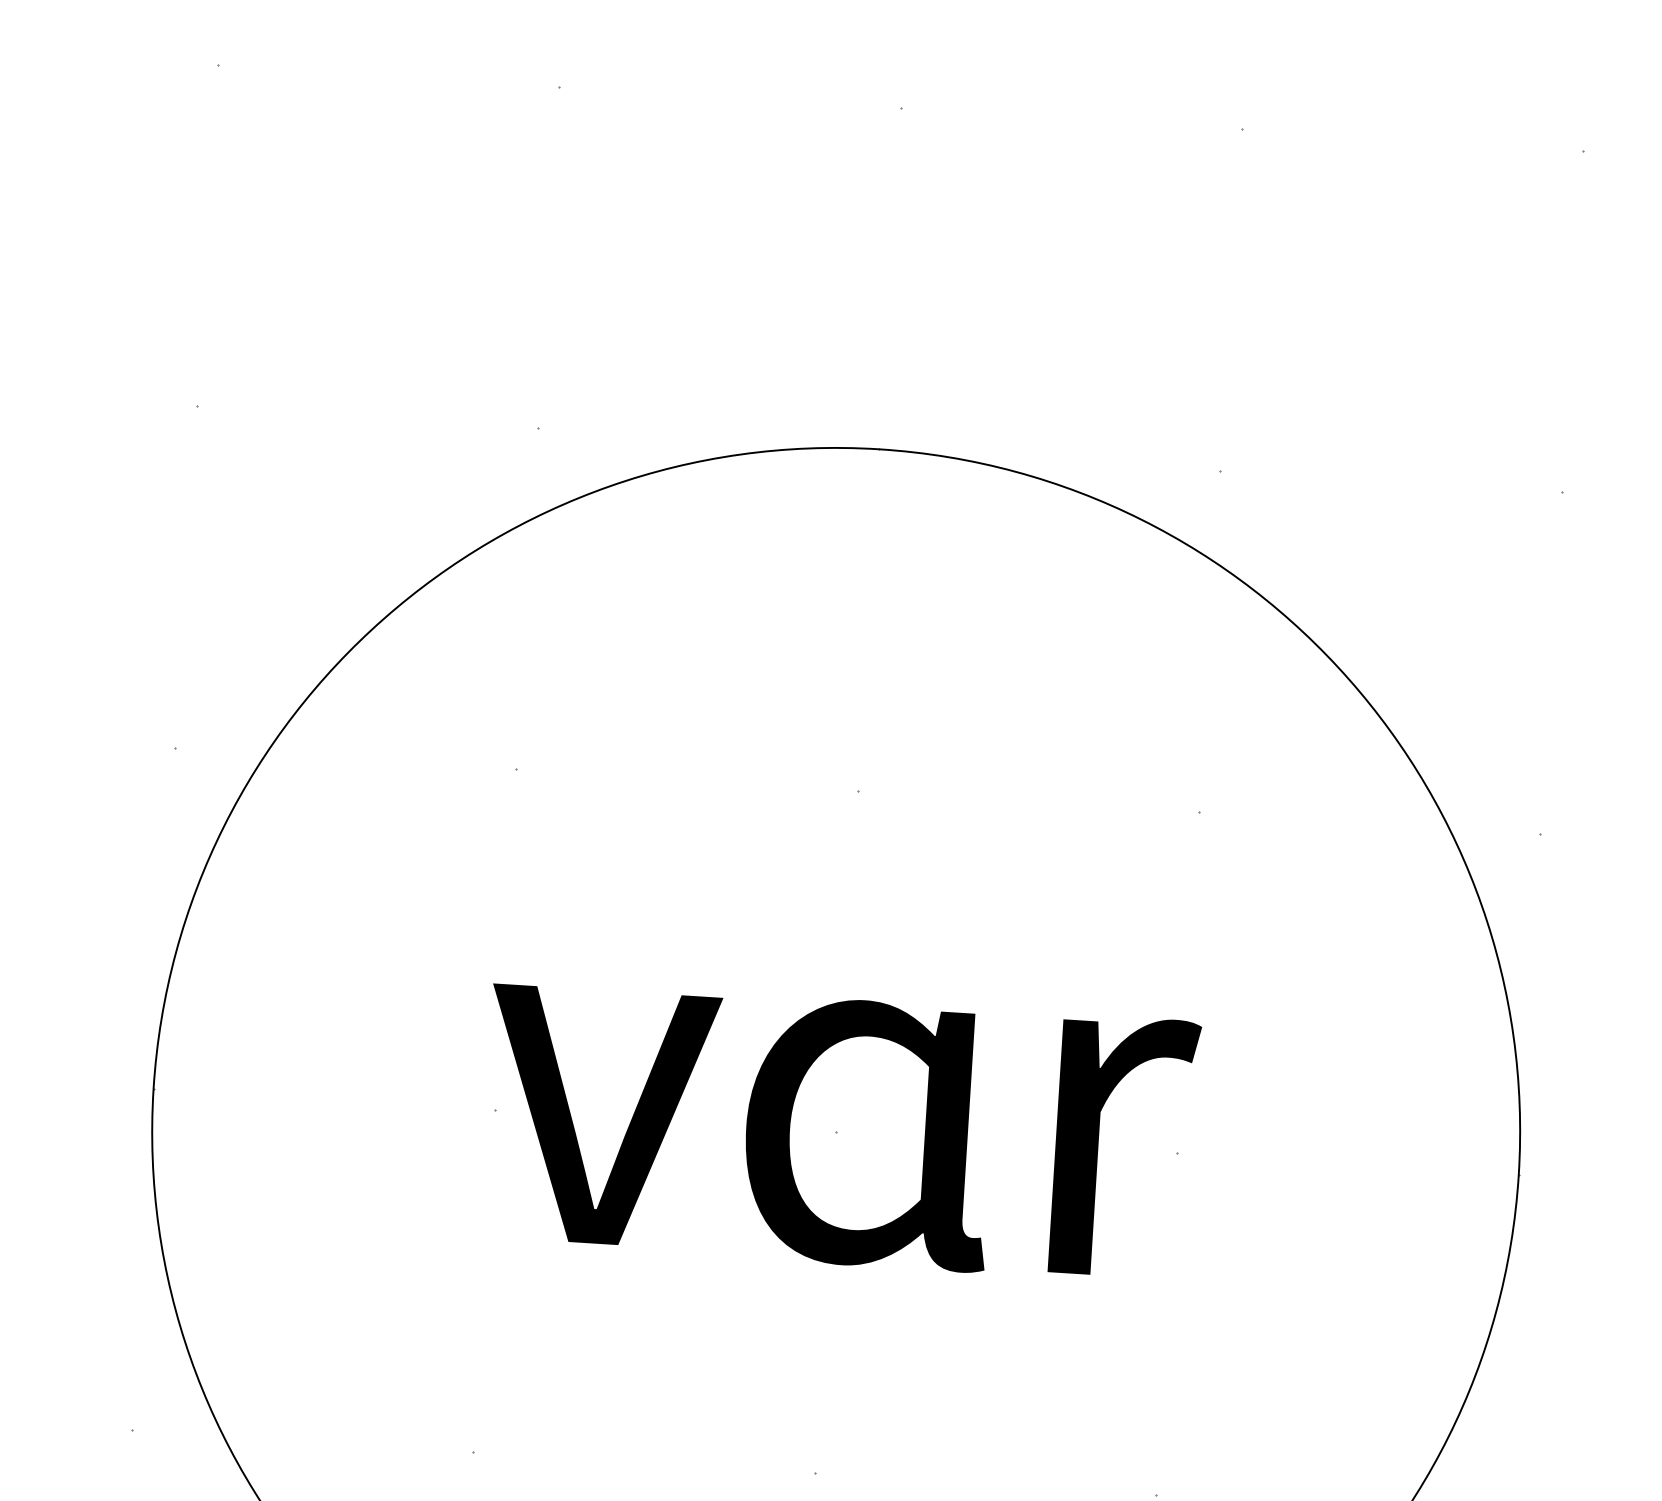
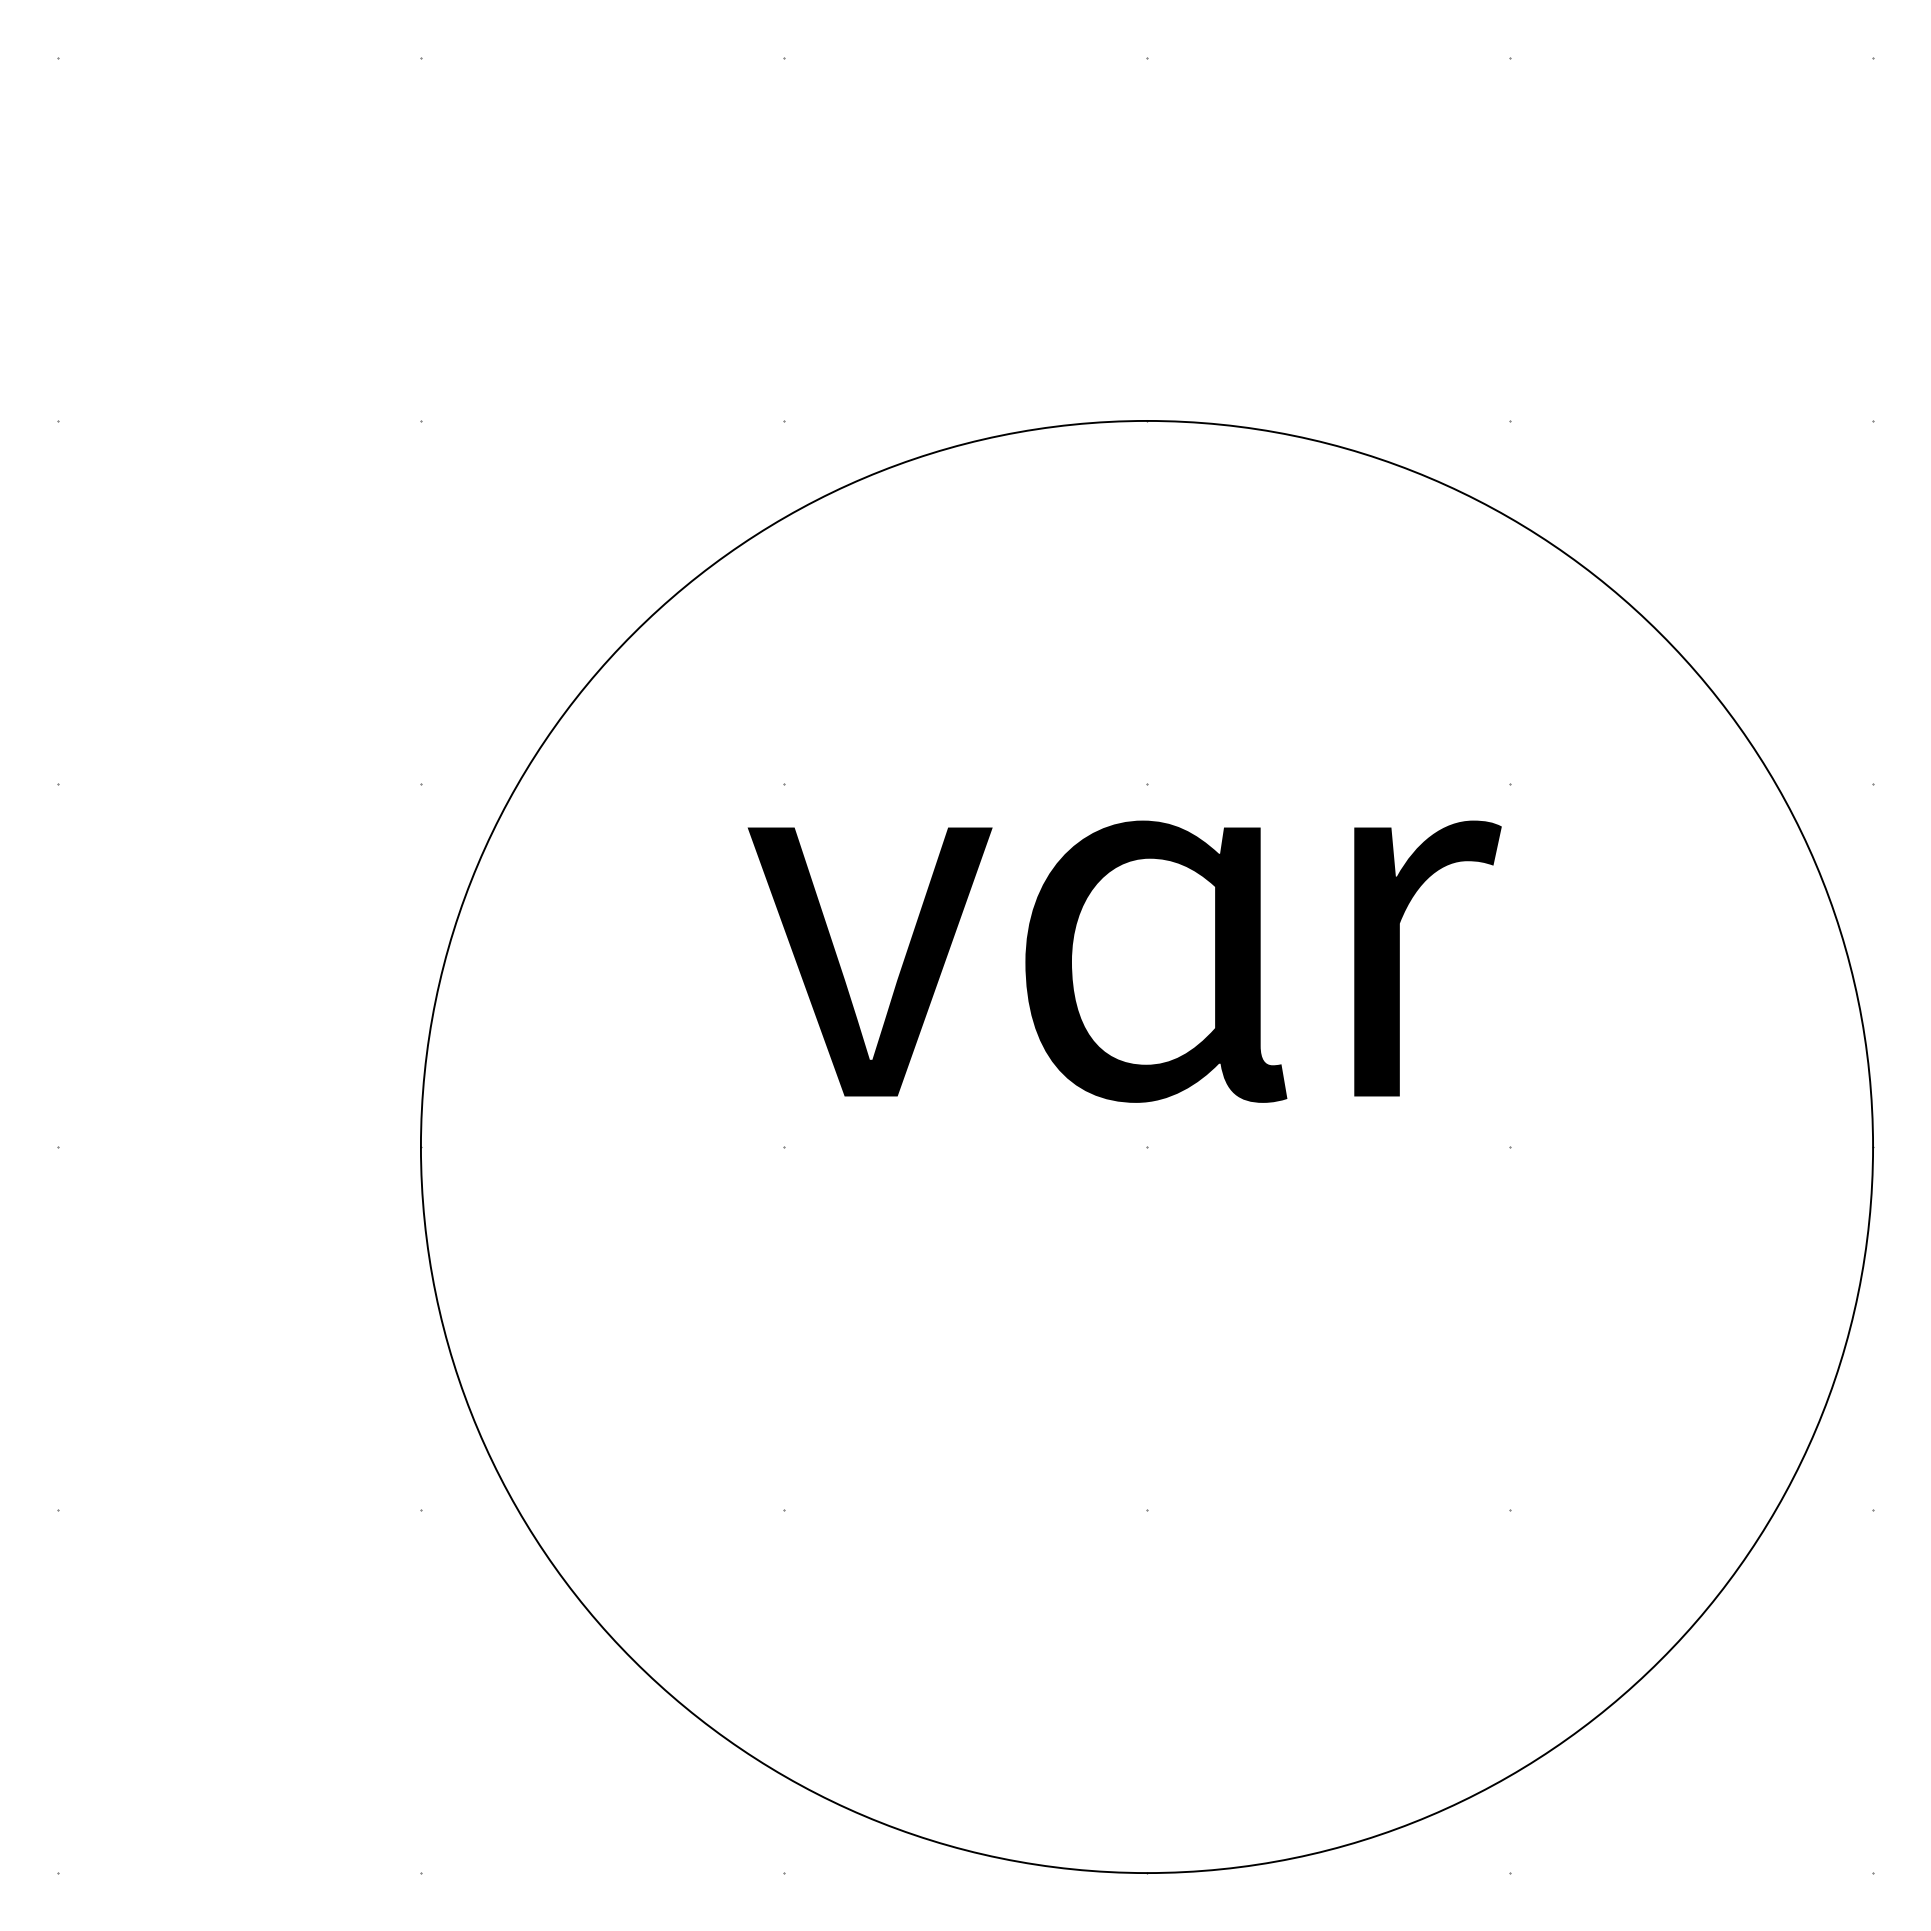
text: (839, 1131) -> (1124, 961), moved

